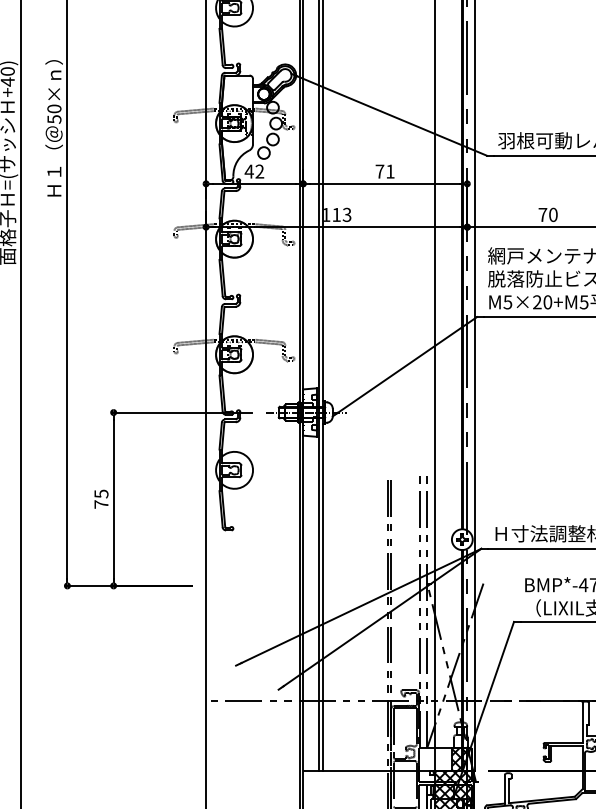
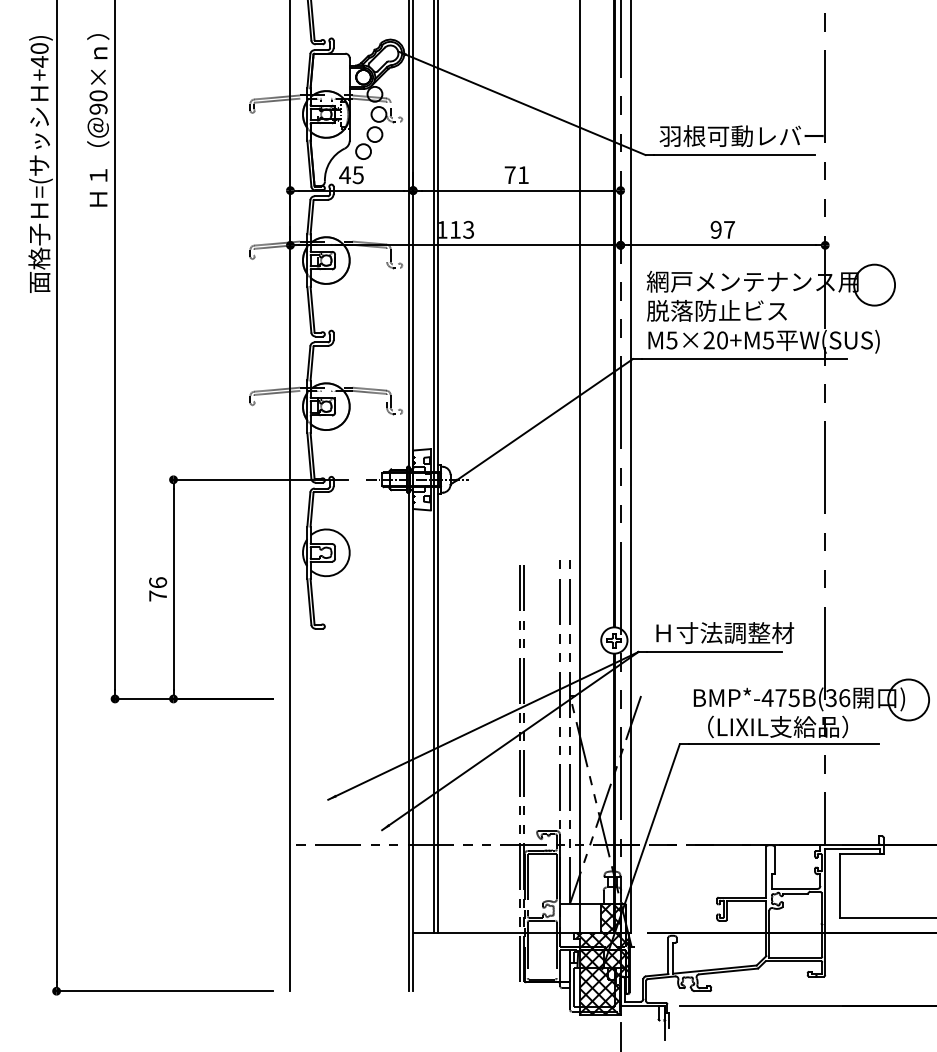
text: (54, 118) -> (98, 108), 50× -> 90×
text: (259, 171) -> (357, 175), 42 -> 45
text: (547, 214) -> (722, 229), 70 -> 97
text: (101, 493) -> (158, 582), 75 -> 76

